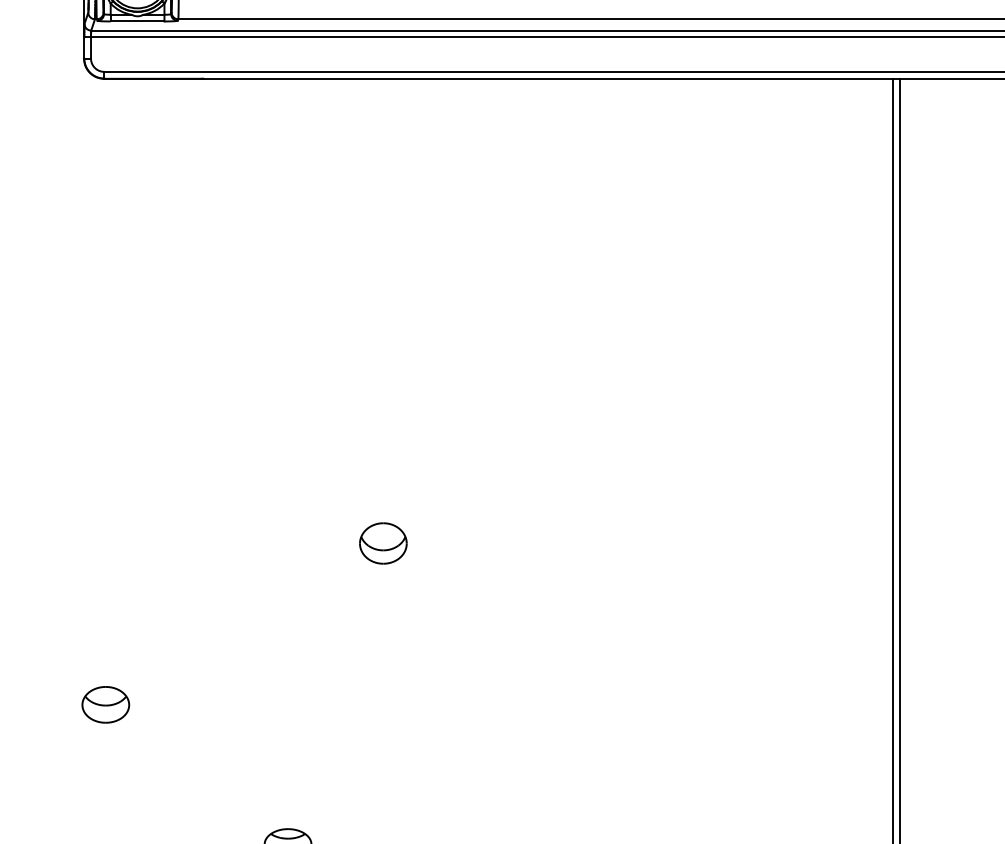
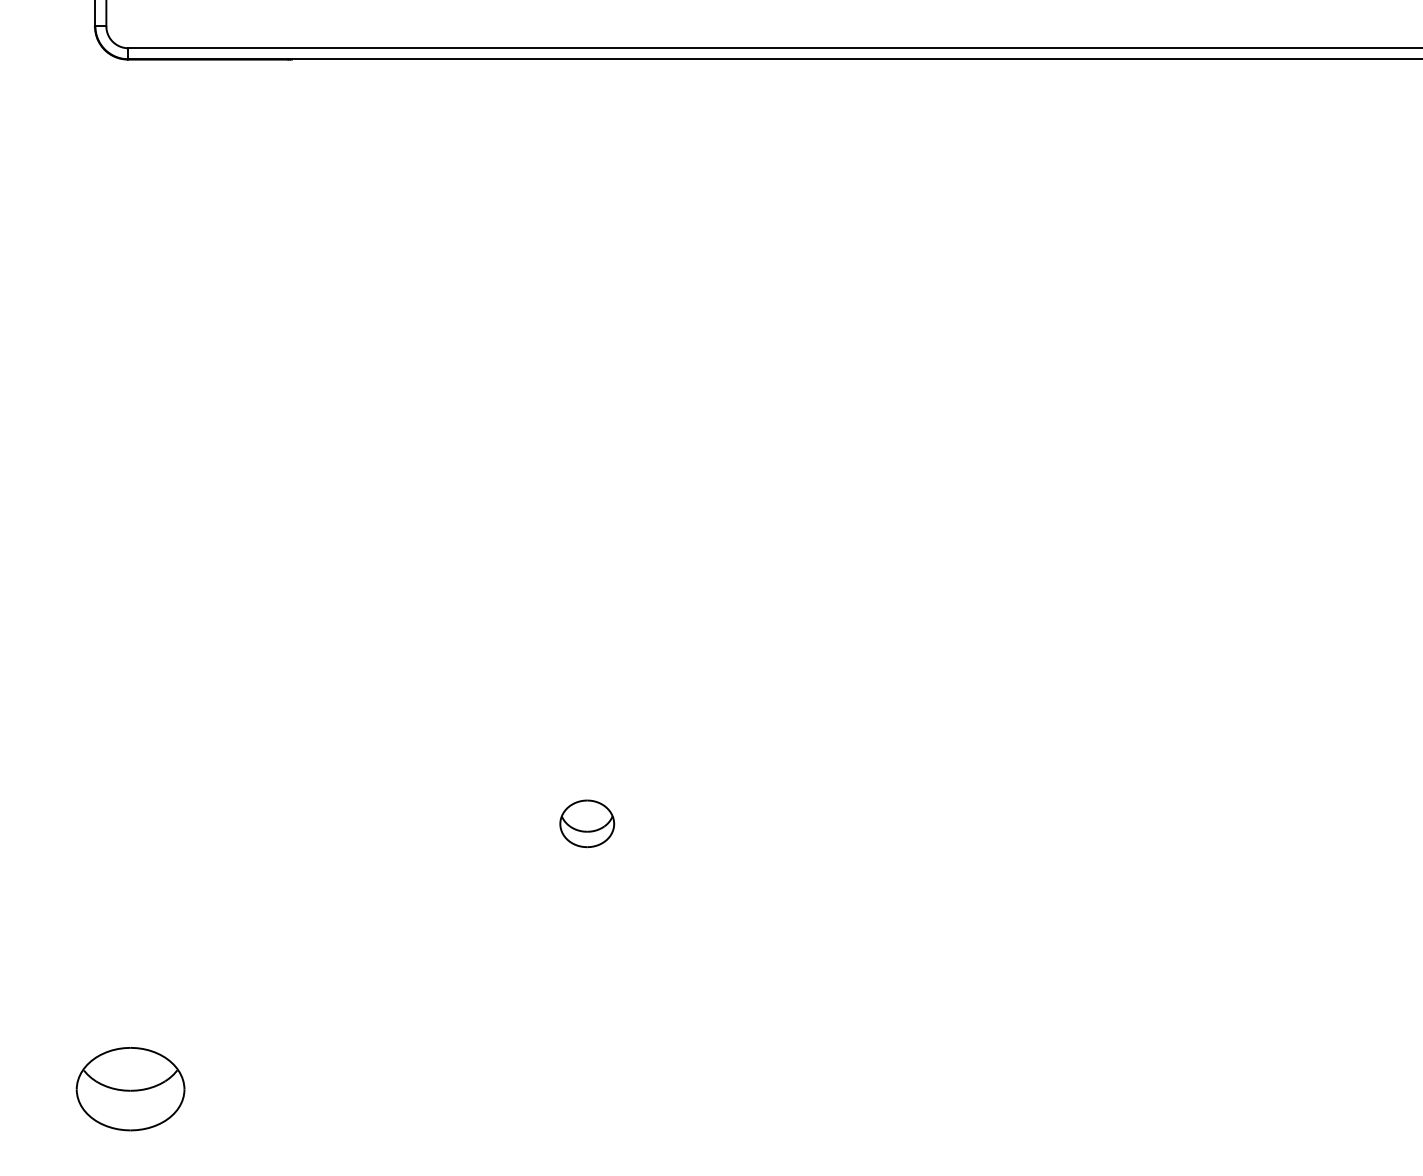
part: (383, 543) -> (587, 823), size x0.7
part: (105, 704) -> (130, 1088), size x1.4

